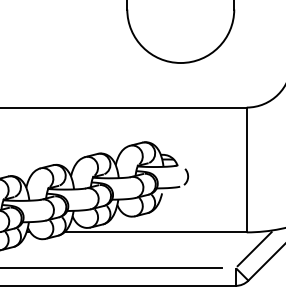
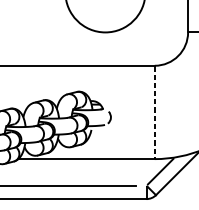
line: (246, 169) -> (154, 112), solid -> dashed

